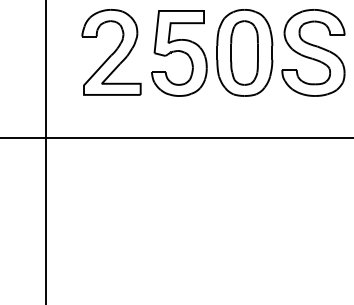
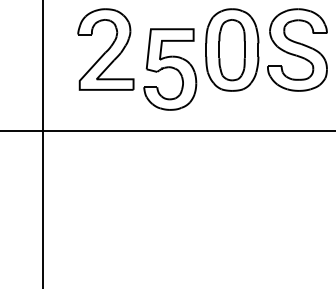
part: (179, 53) -> (170, 69), moved

